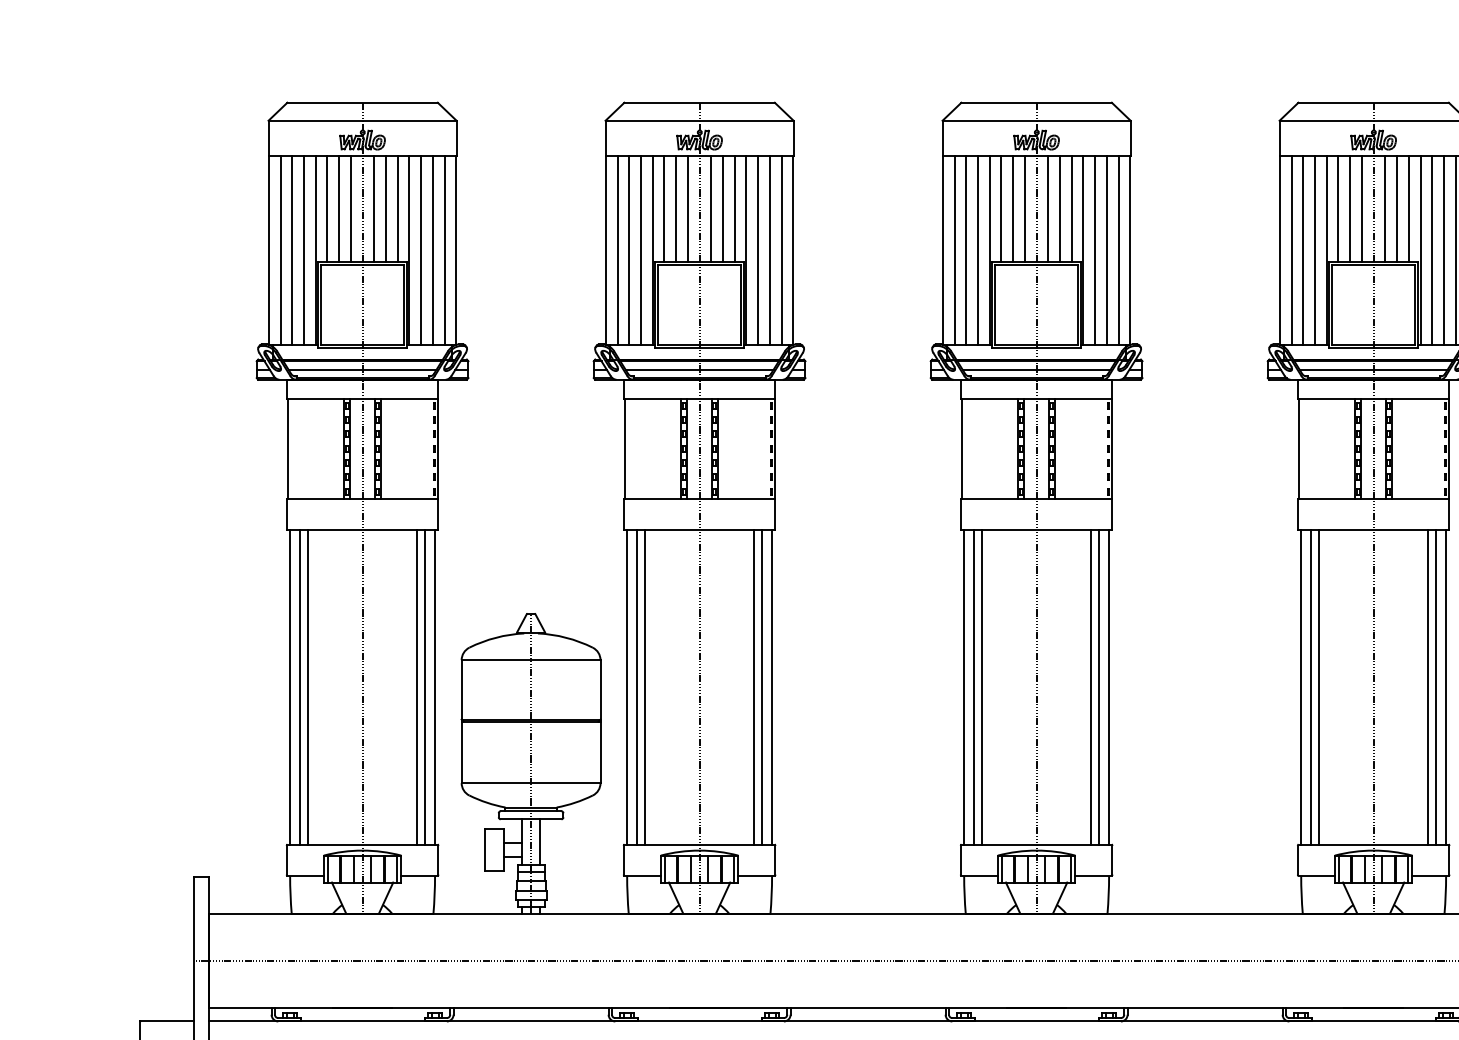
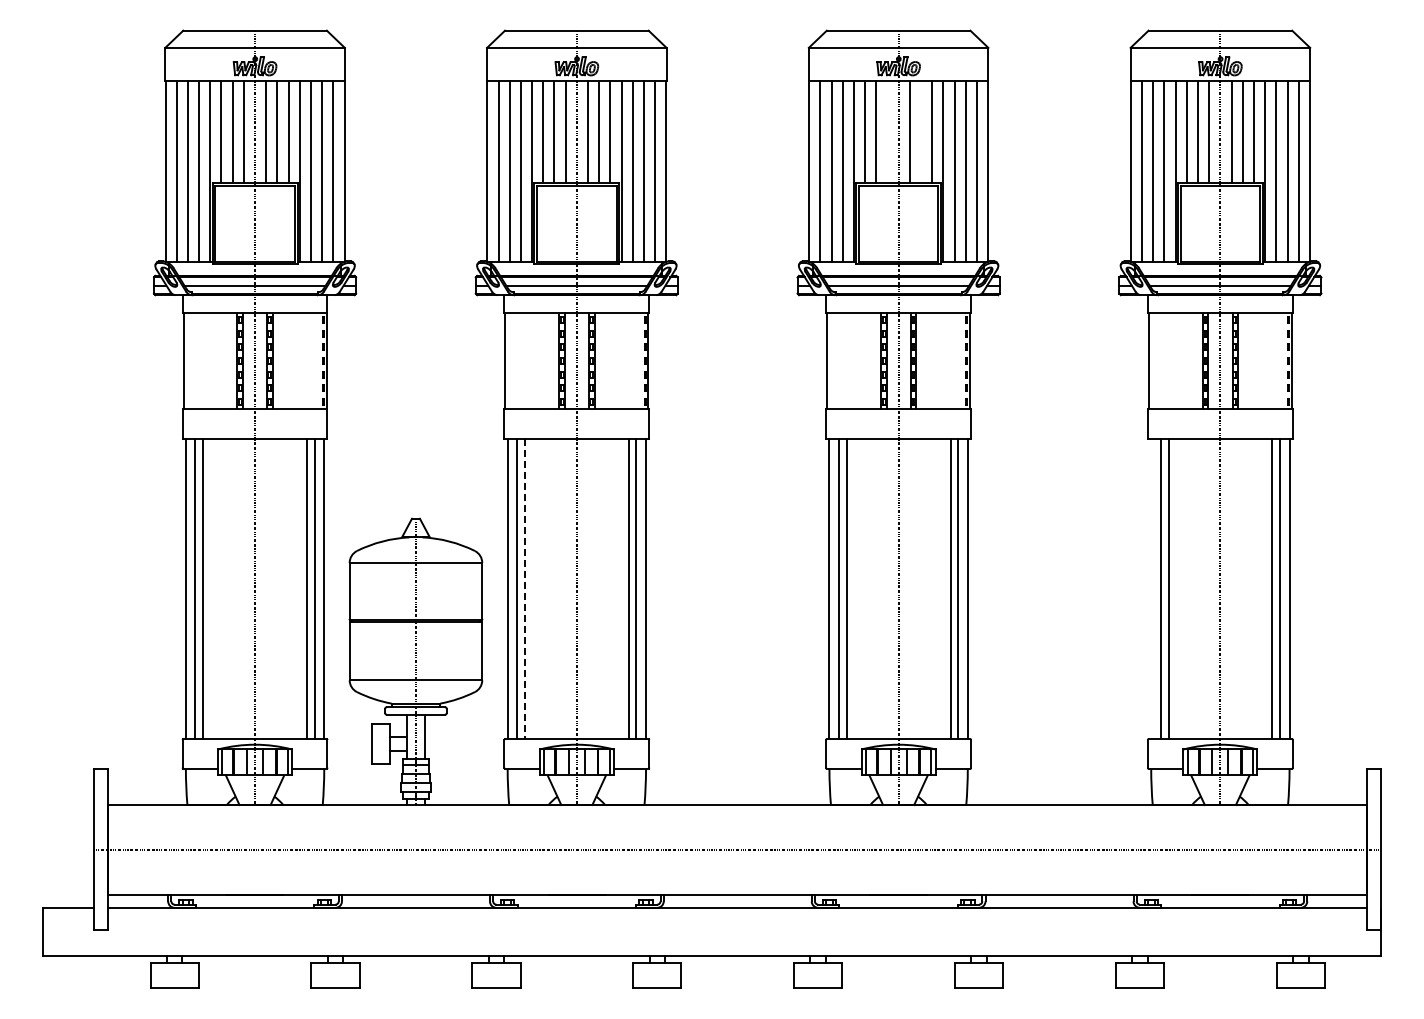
line: (1024, 209) -> (887, 132), removed
line: (1060, 209) -> (921, 132), removed
line: (1301, 686) -> (1151, 588), removed
line: (644, 688) -> (524, 589), solid -> dashed

